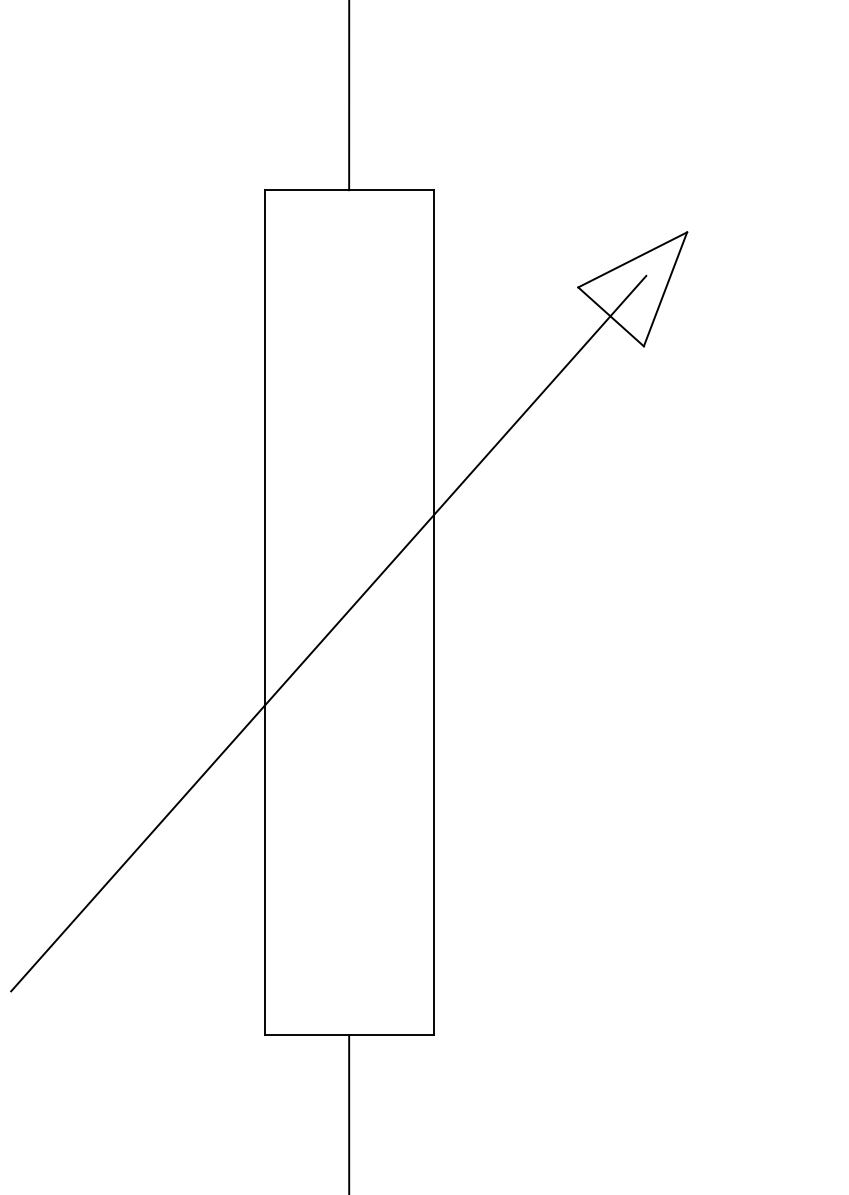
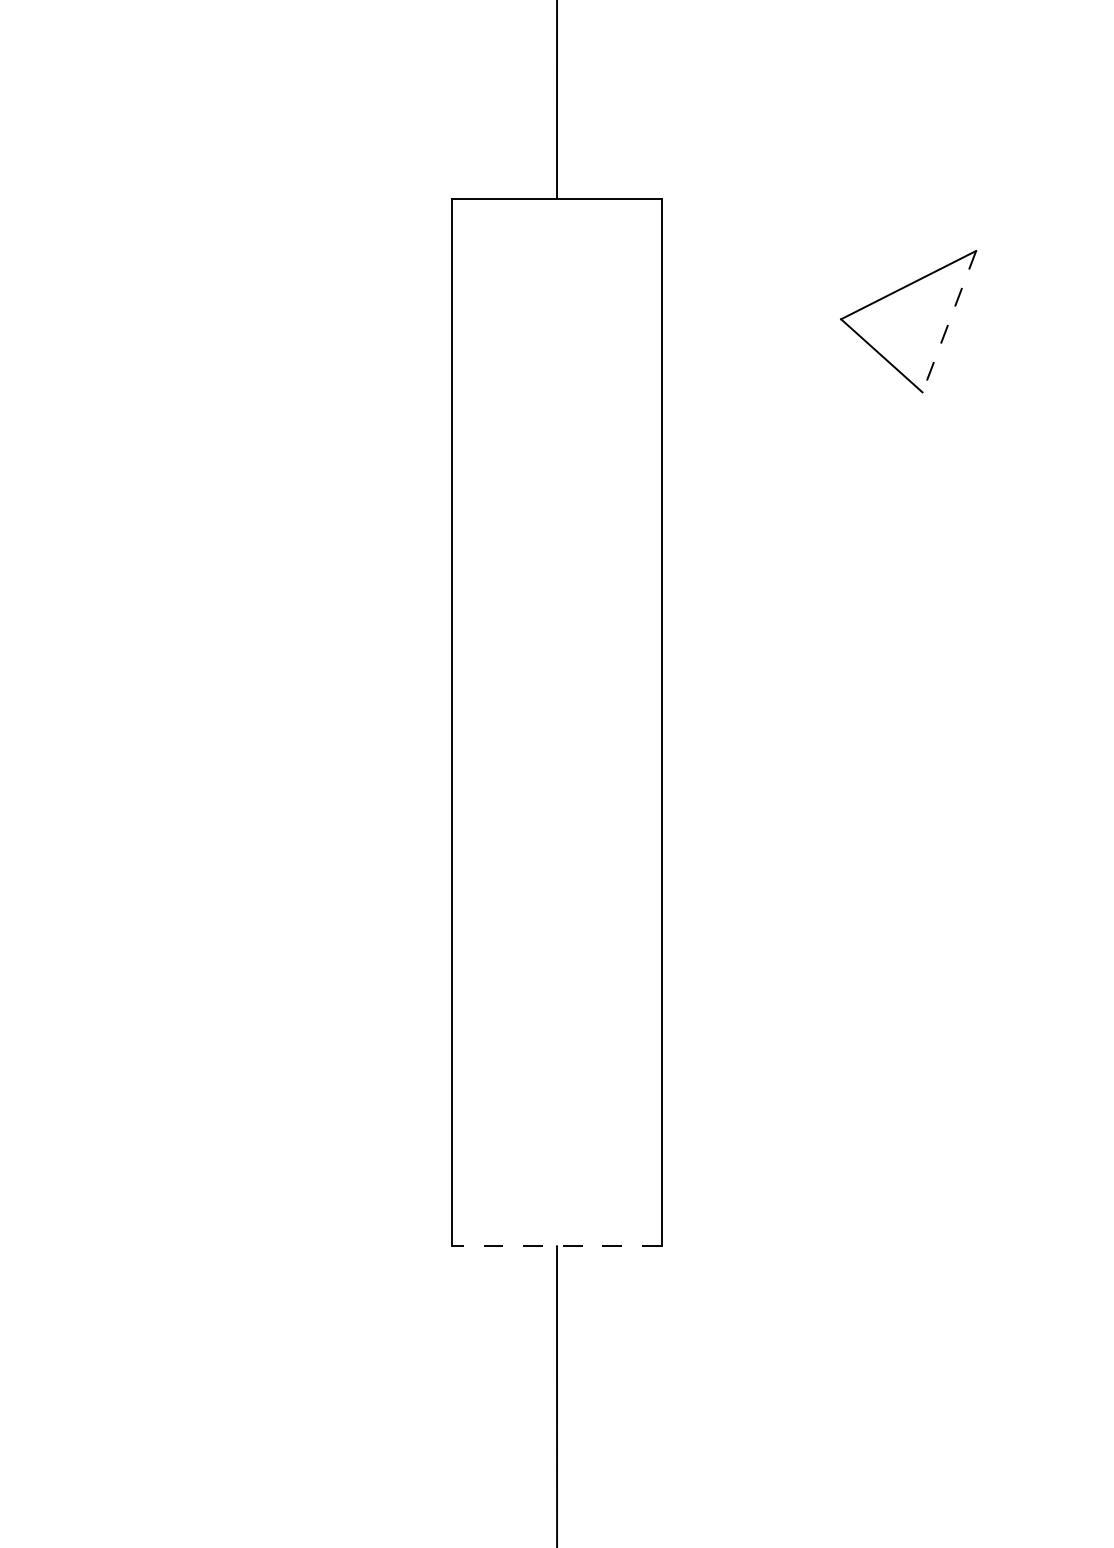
line: (665, 289) -> (949, 321), solid -> dashed
line: (328, 633) -> (531, 748), removed
line: (349, 1035) -> (557, 1246), solid -> dashed

